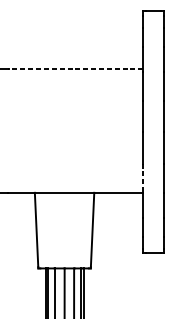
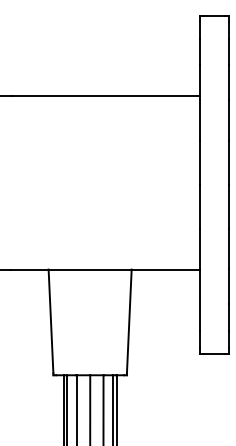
line: (75, 69) -> (105, 96), dashed -> solid
line: (143, 178) -> (200, 249), dashed -> solid

